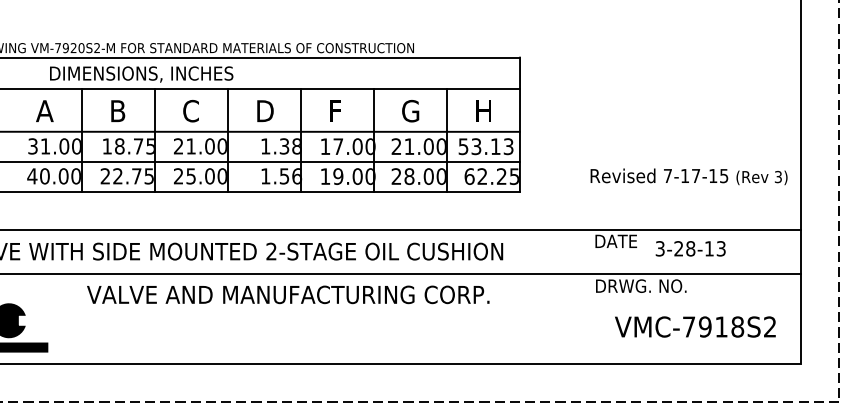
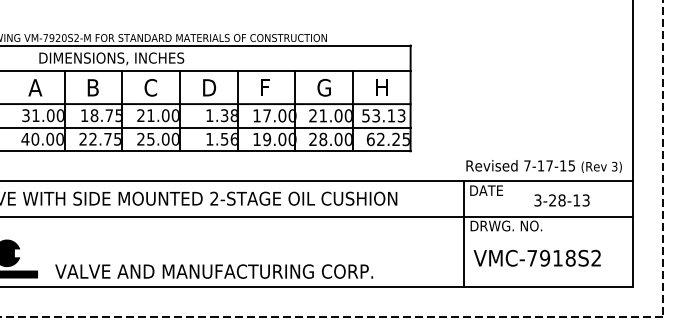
text: (688, 176) -> (543, 166), moved
text: (690, 248) -> (561, 200), moved
text: (288, 294) -> (214, 271), moved
line: (587, 296) -> (463, 234), added
text: (695, 326) -> (537, 257), moved

